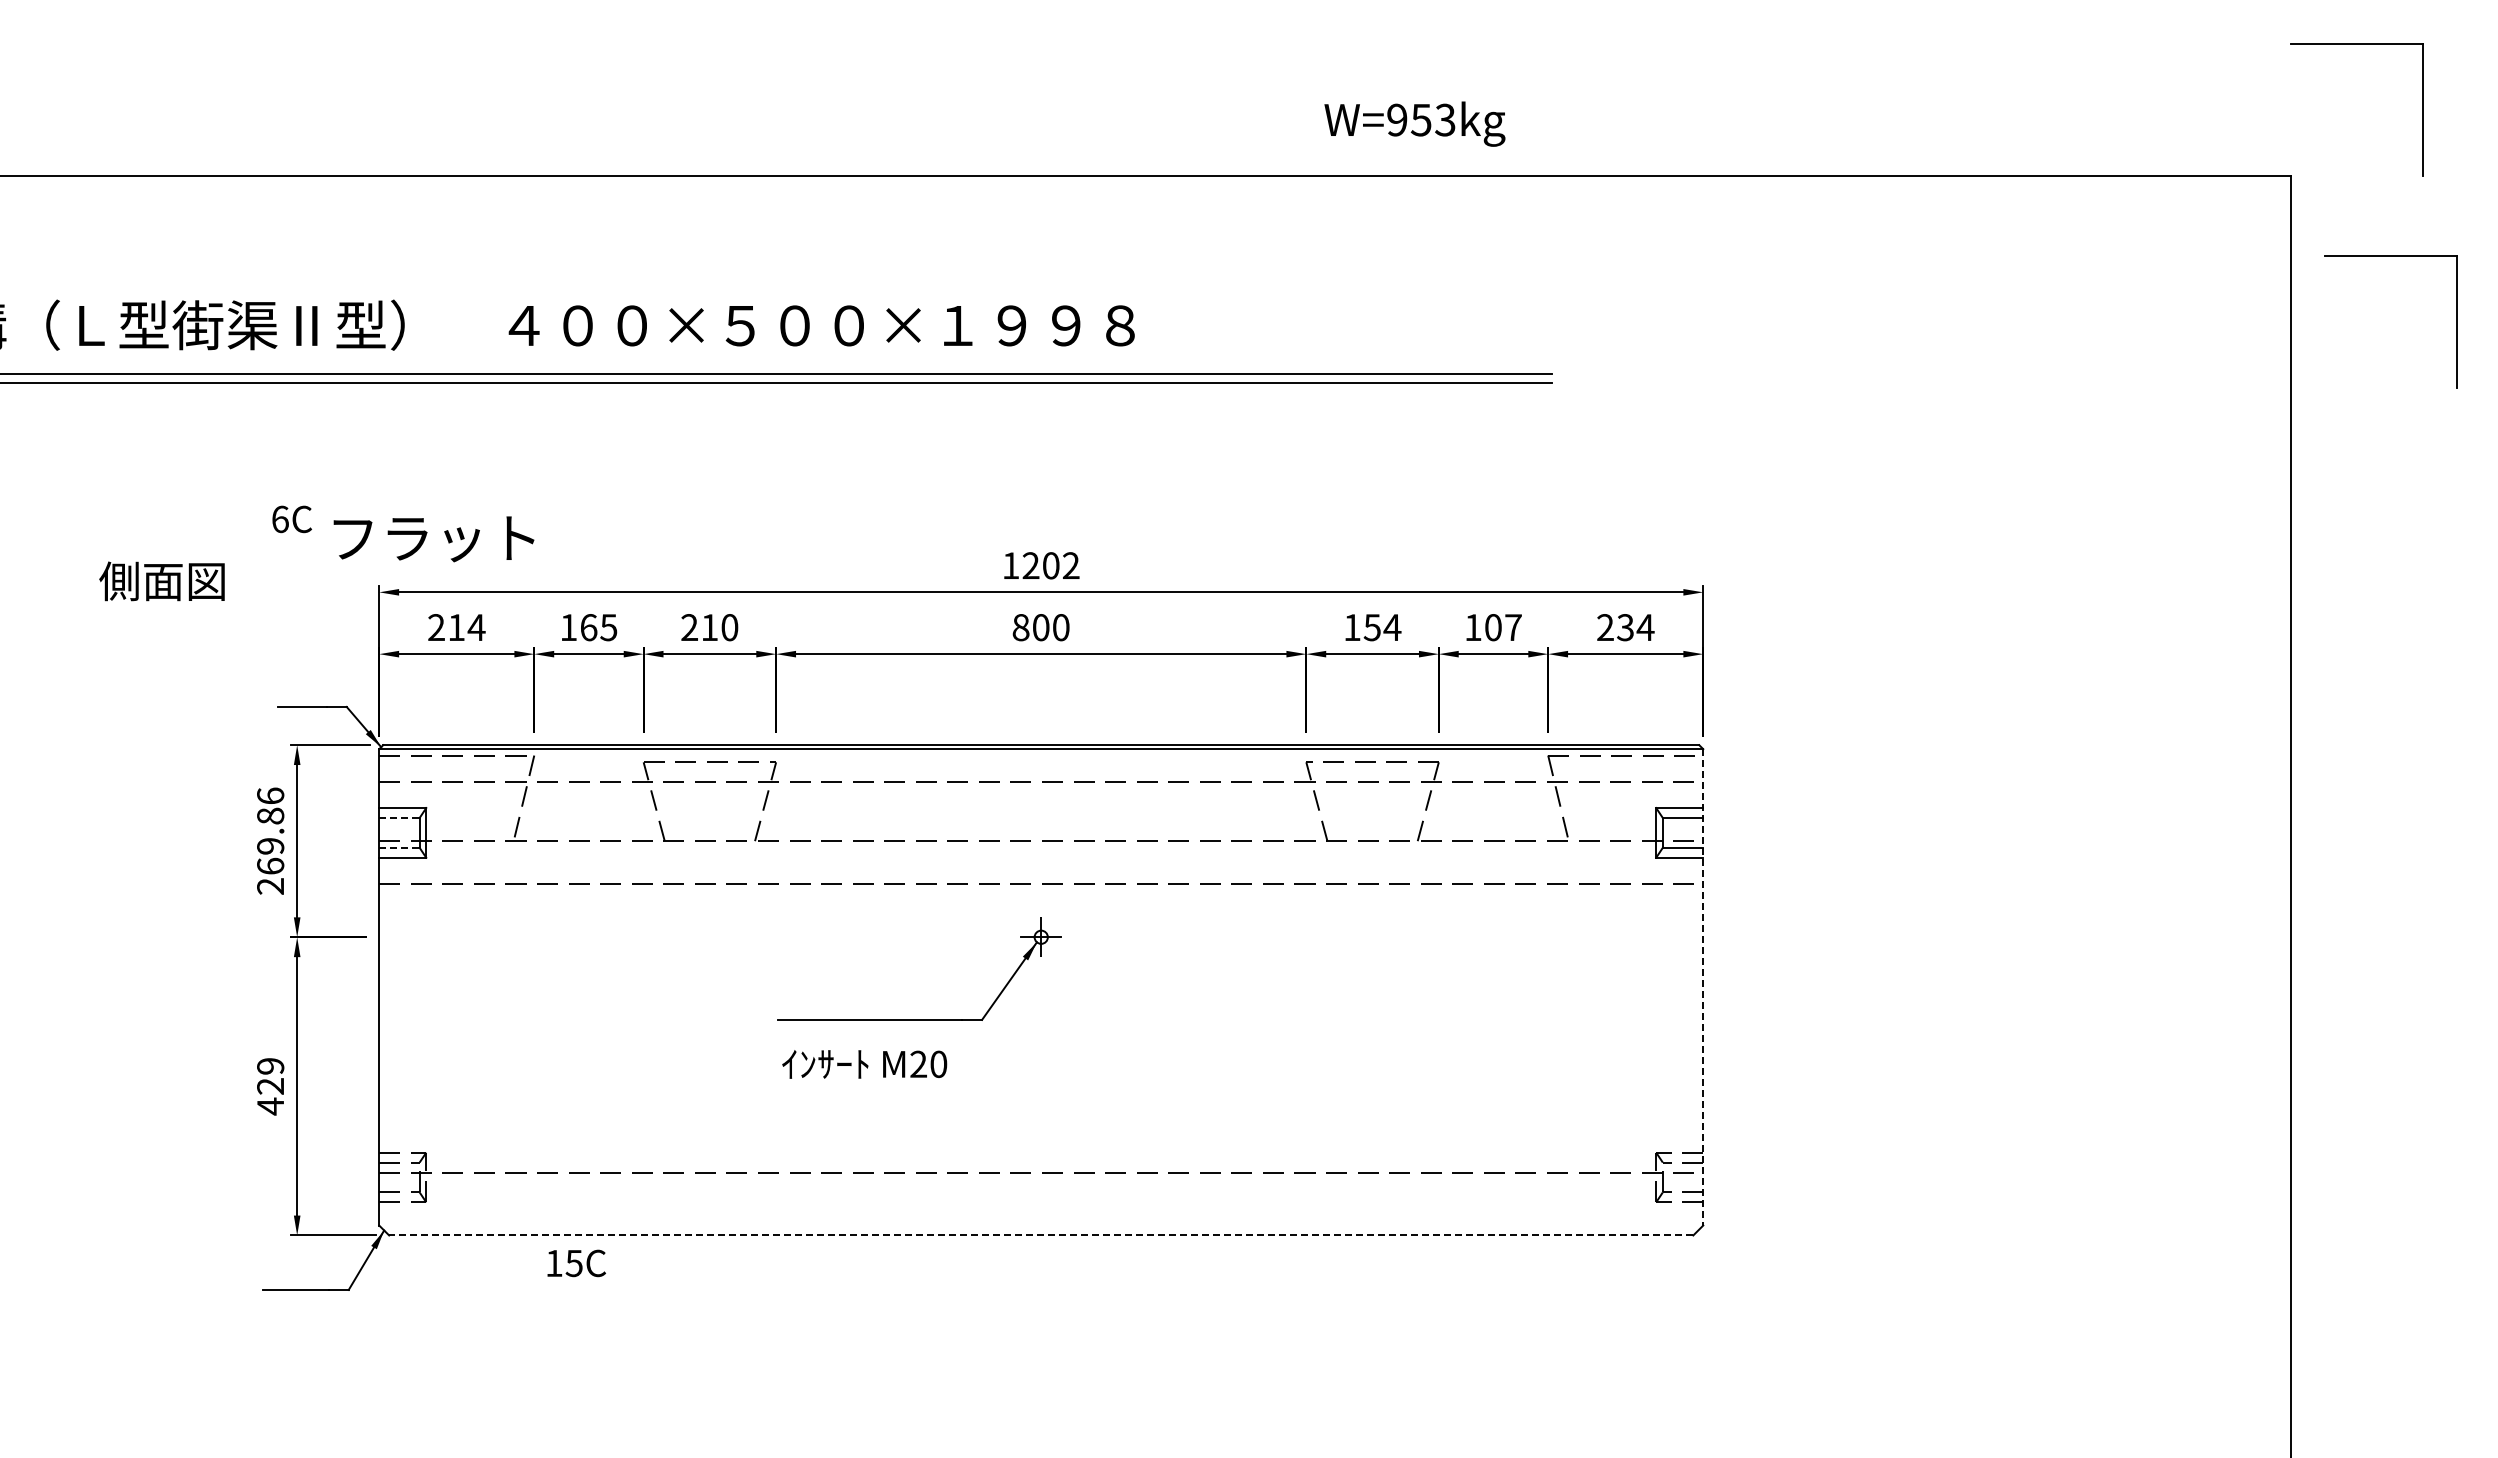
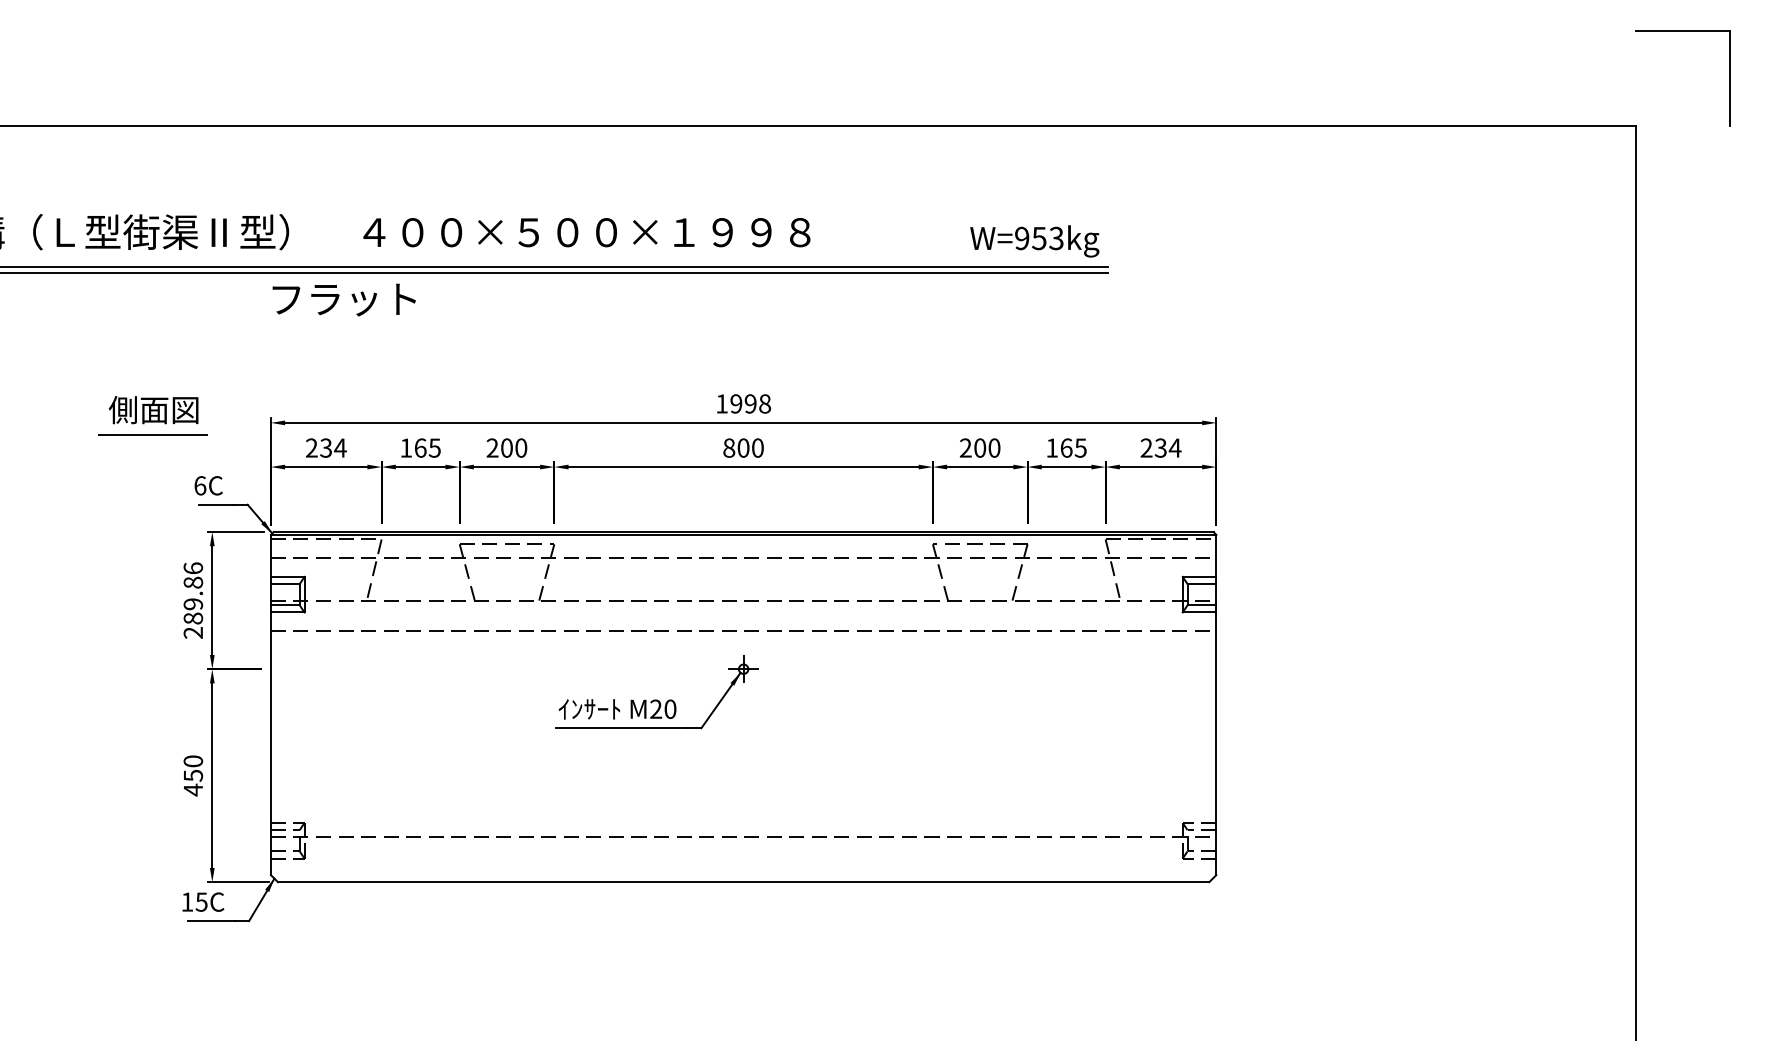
text: (1414, 123) -> (1034, 240), moved
part: (2390, 256) -> (1707, 183), removed
text: (291, 519) -> (208, 485), moved
text: (433, 539) -> (343, 300), moved
text: (1050, 565) -> (750, 403), 1202 -> 1998
text: (161, 581) -> (153, 410), moved
line: (213, 609) -> (152, 435), added
text: (456, 627) -> (326, 448), 214 -> 234
text: (709, 627) -> (506, 448), 210 -> 200
text: (1372, 627) -> (980, 448), 154 -> 200
text: (1503, 627) -> (1073, 448), 107 -> 165
line: (399, 817) -> (285, 583), dashed -> solid
line: (399, 847) -> (285, 605), dashed -> solid
text: (270, 865) -> (193, 617), 269.86 -> 289.86
line: (1703, 987) -> (1216, 705), dashed -> solid
text: (864, 1064) -> (617, 709), moved
text: (270, 1076) -> (193, 768), 429 -> 450
line: (1040, 1235) -> (743, 882), dashed -> solid
text: (576, 1263) -> (203, 902), moved

